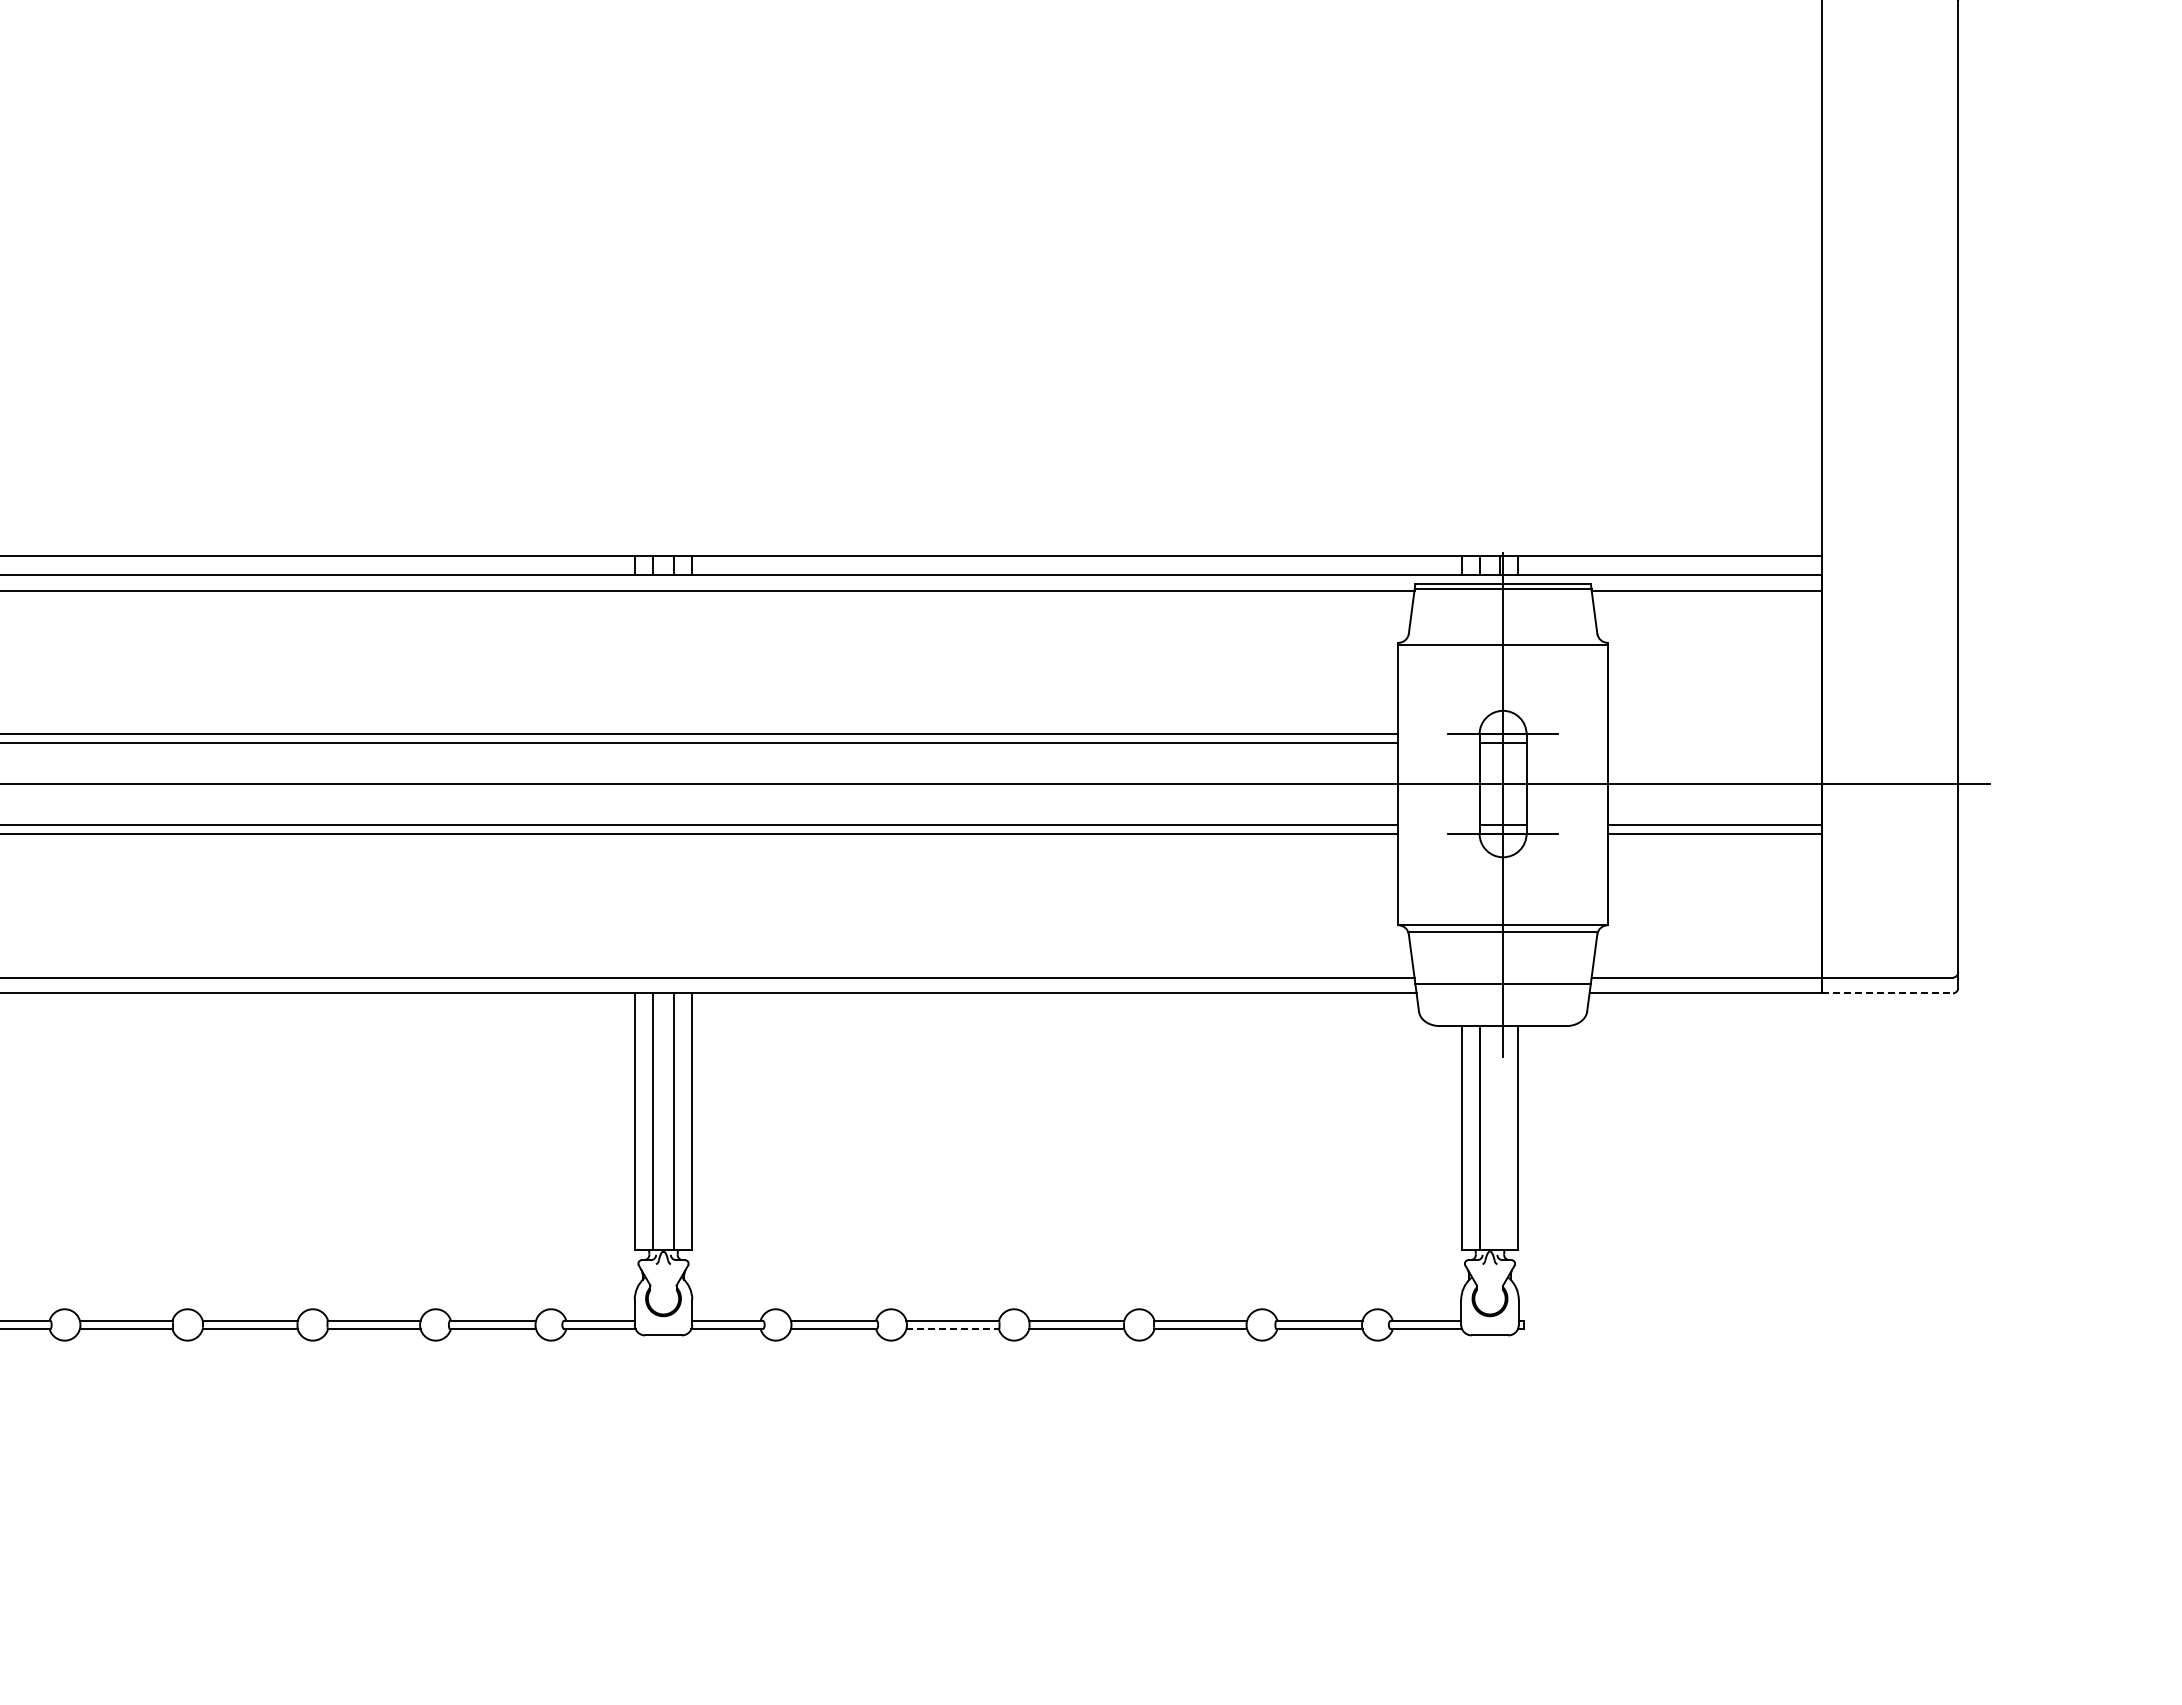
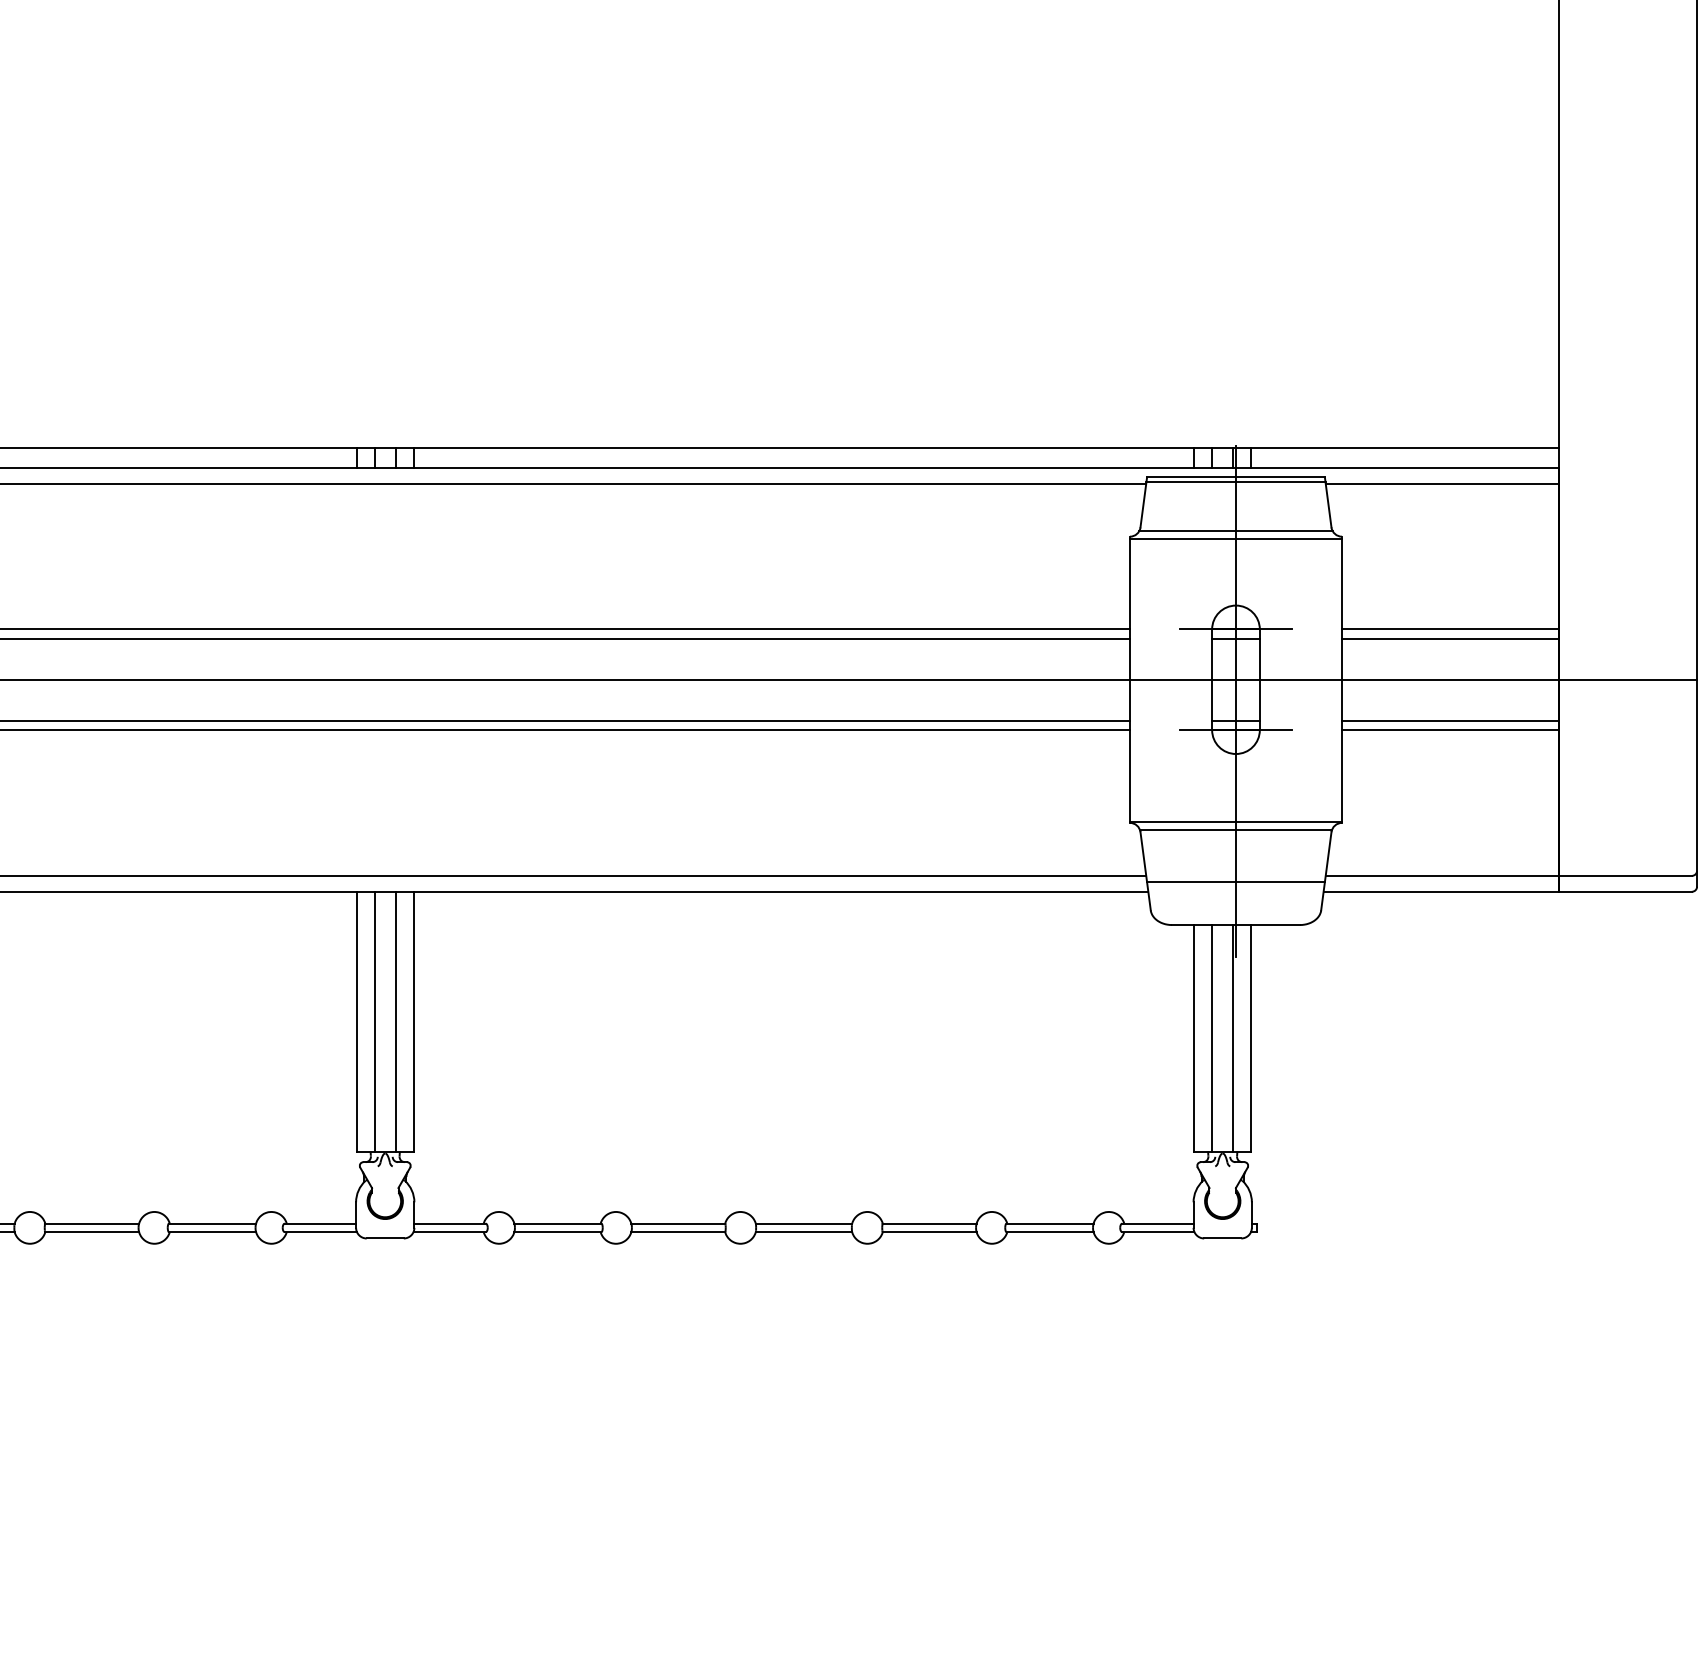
line: (1502, 637) -> (1235, 531), added
line: (1714, 734) -> (1450, 629), added
line: (1714, 743) -> (1450, 638), added
line: (1888, 993) -> (1626, 892), dashed -> solid
line: (1500, 1137) -> (1233, 1037), added
line: (953, 1329) -> (679, 1232), dashed -> solid

